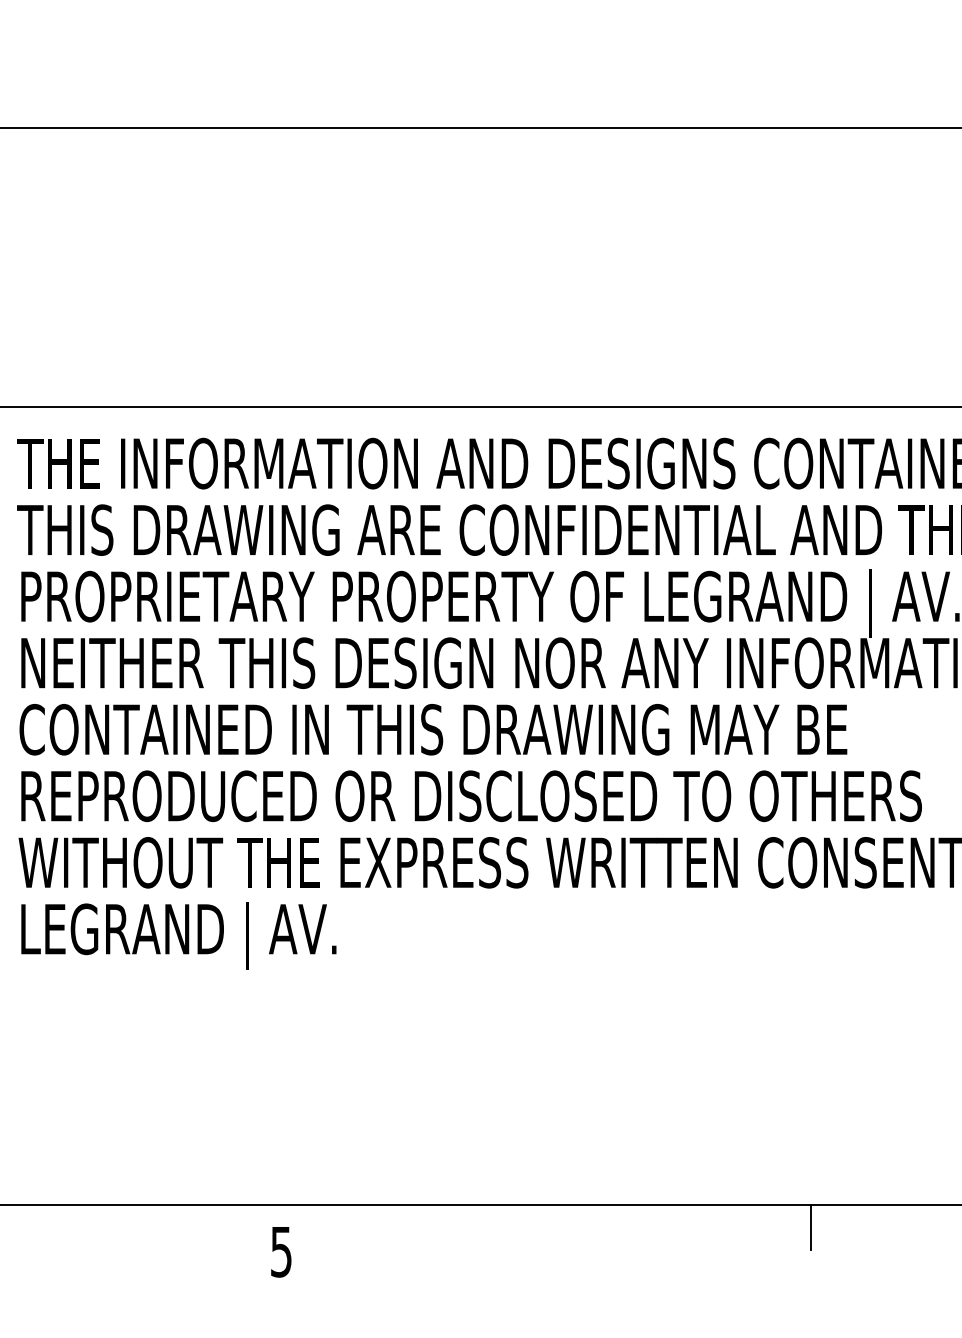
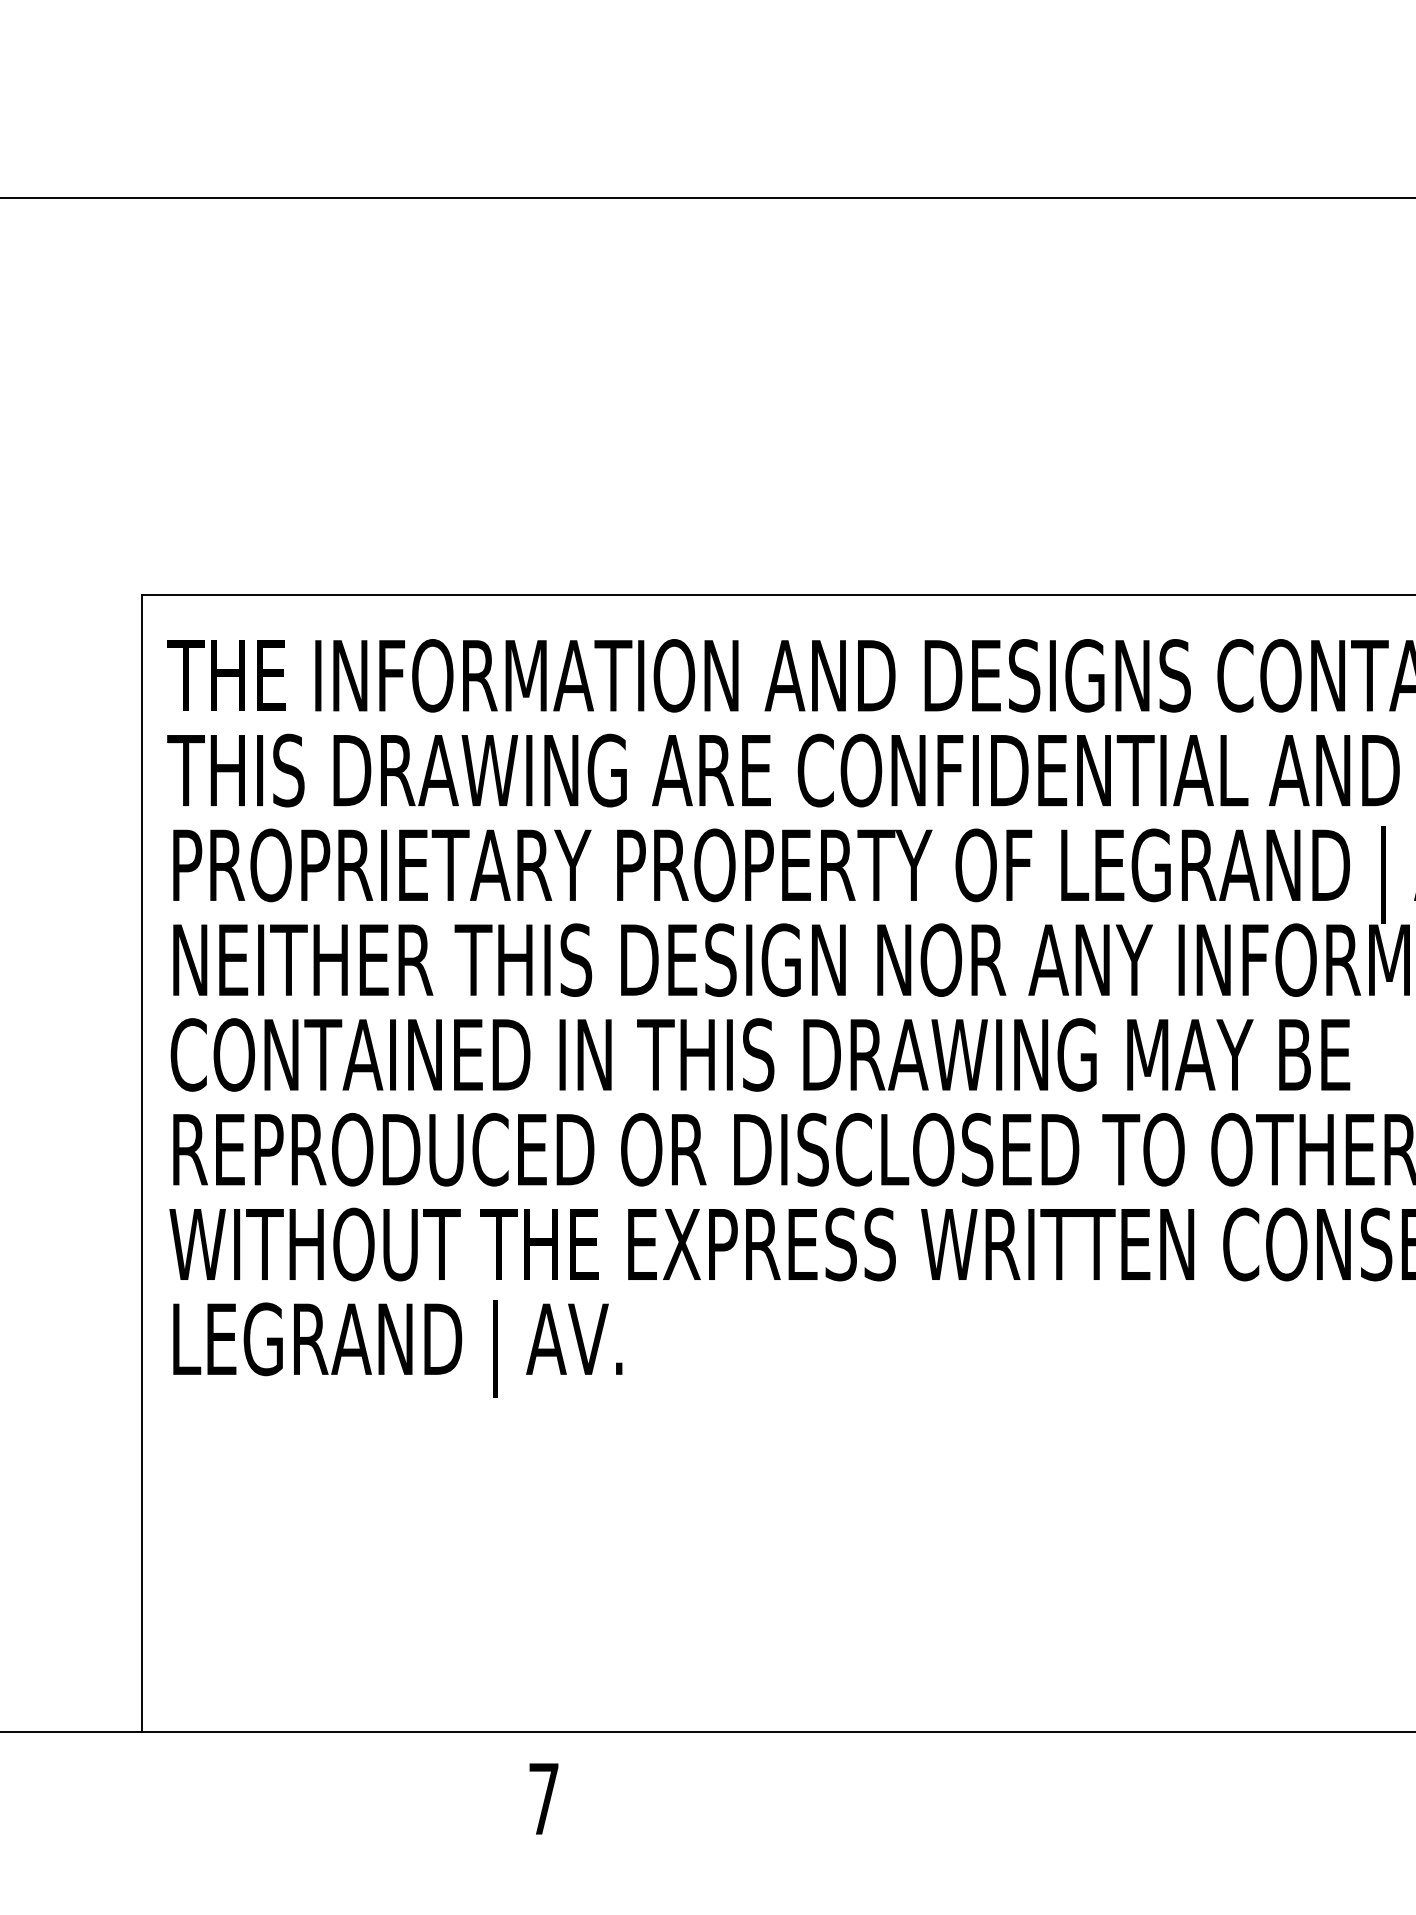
line: (810, 1227) -> (1297, 1764), removed
text: (281, 1252) -> (543, 1799), 5 -> 7

